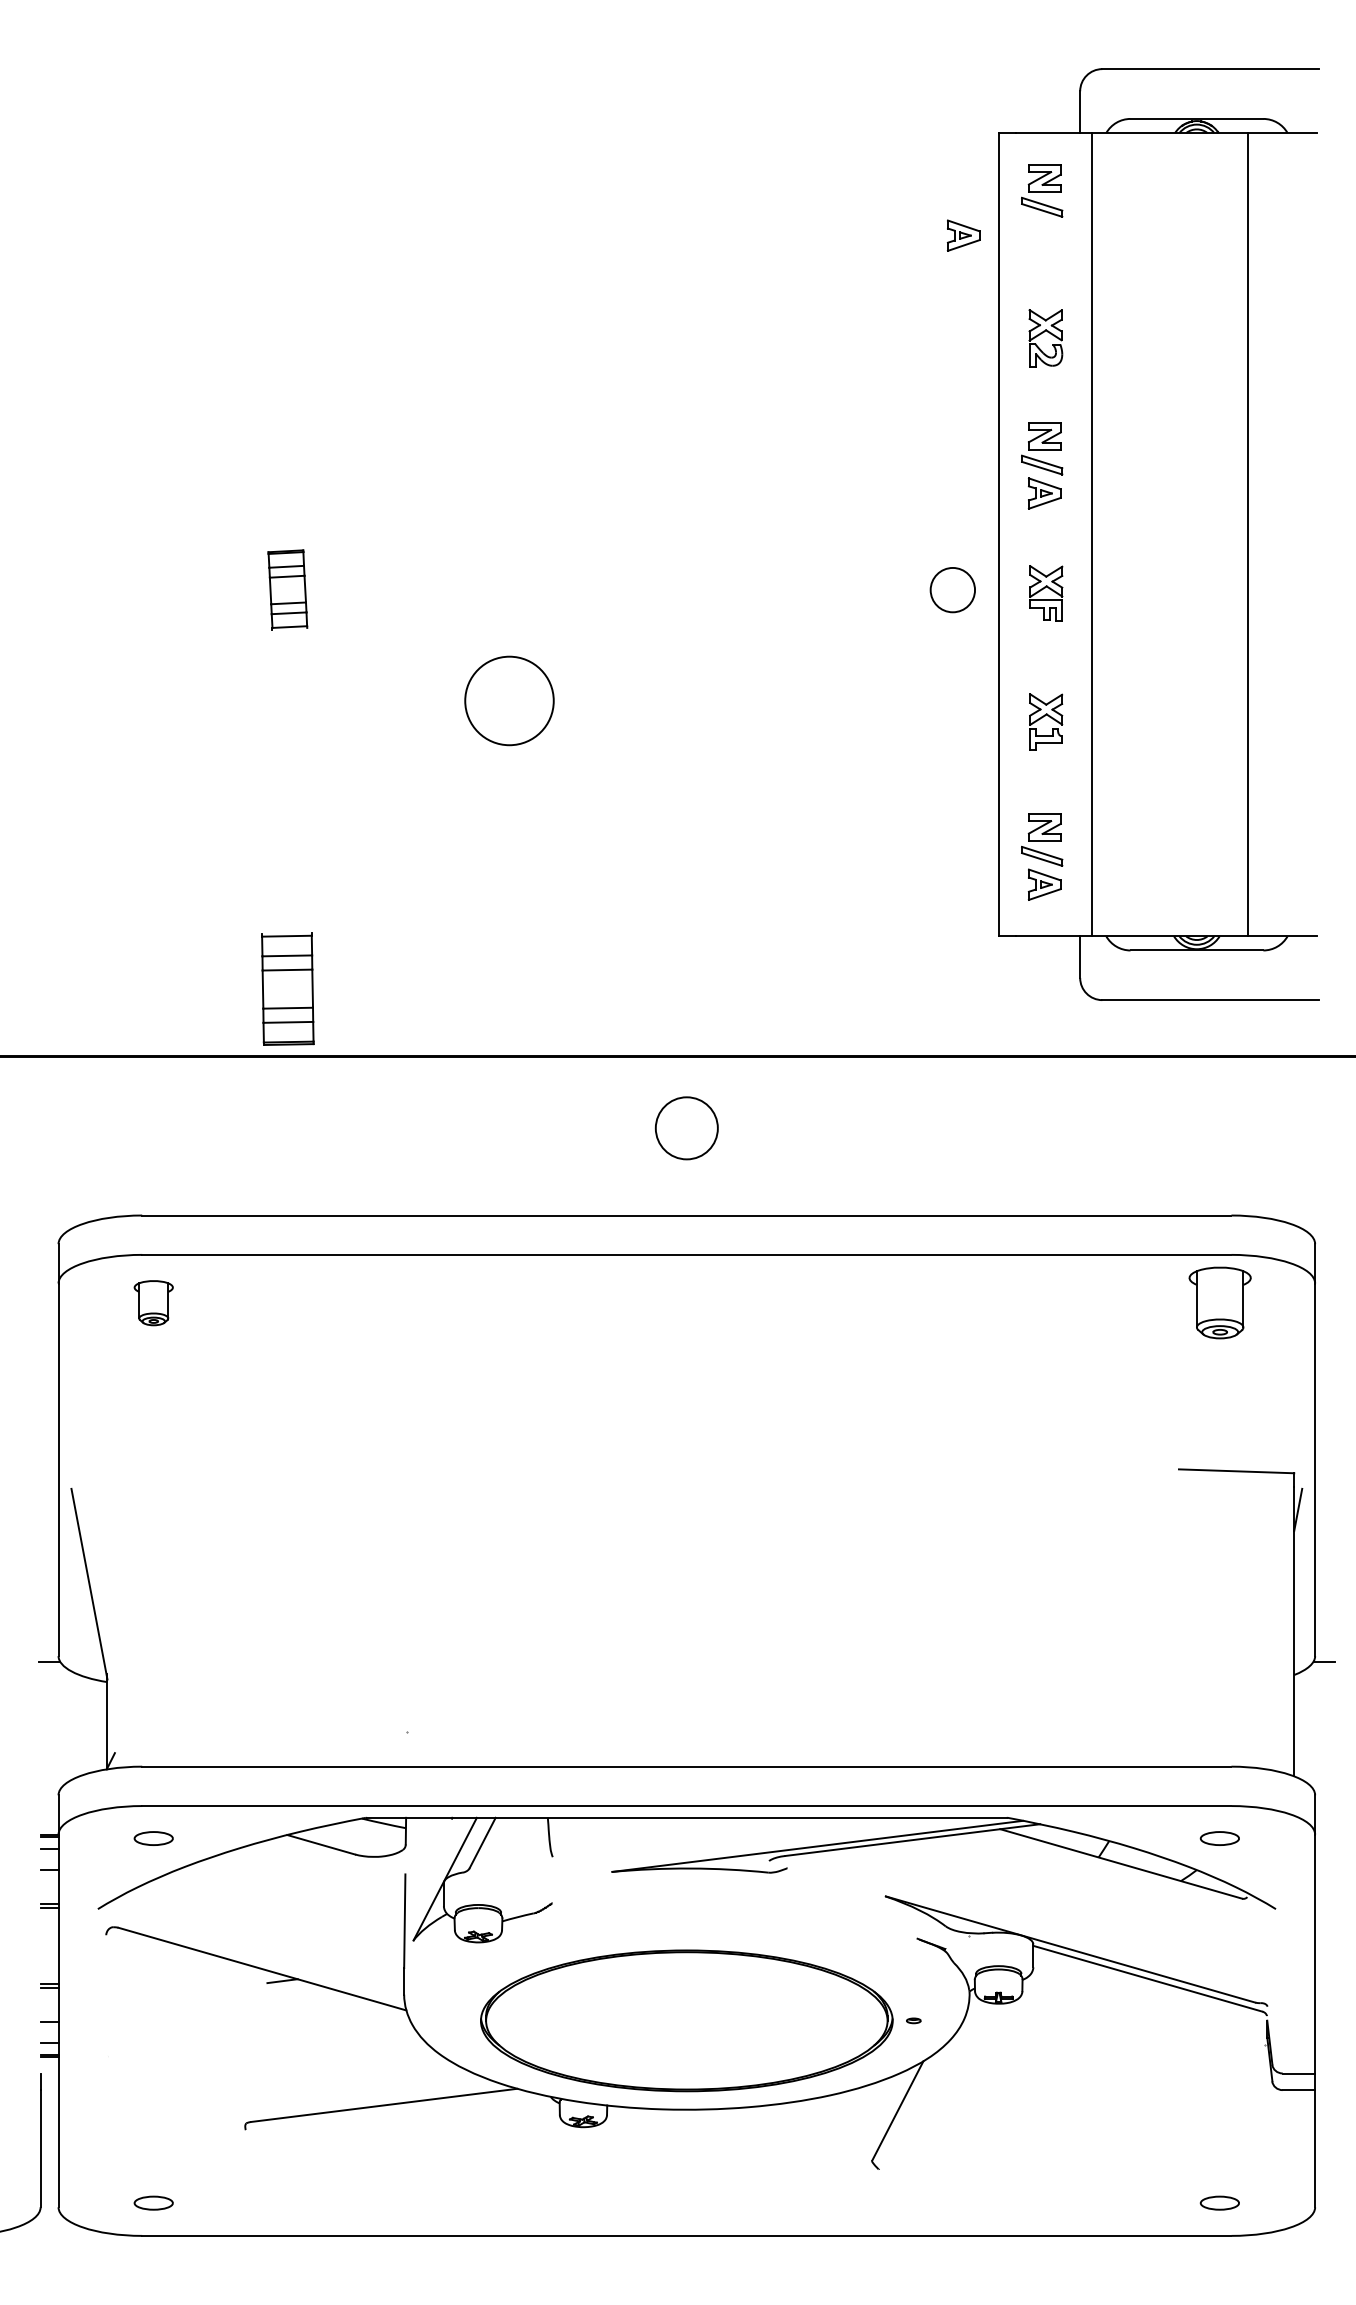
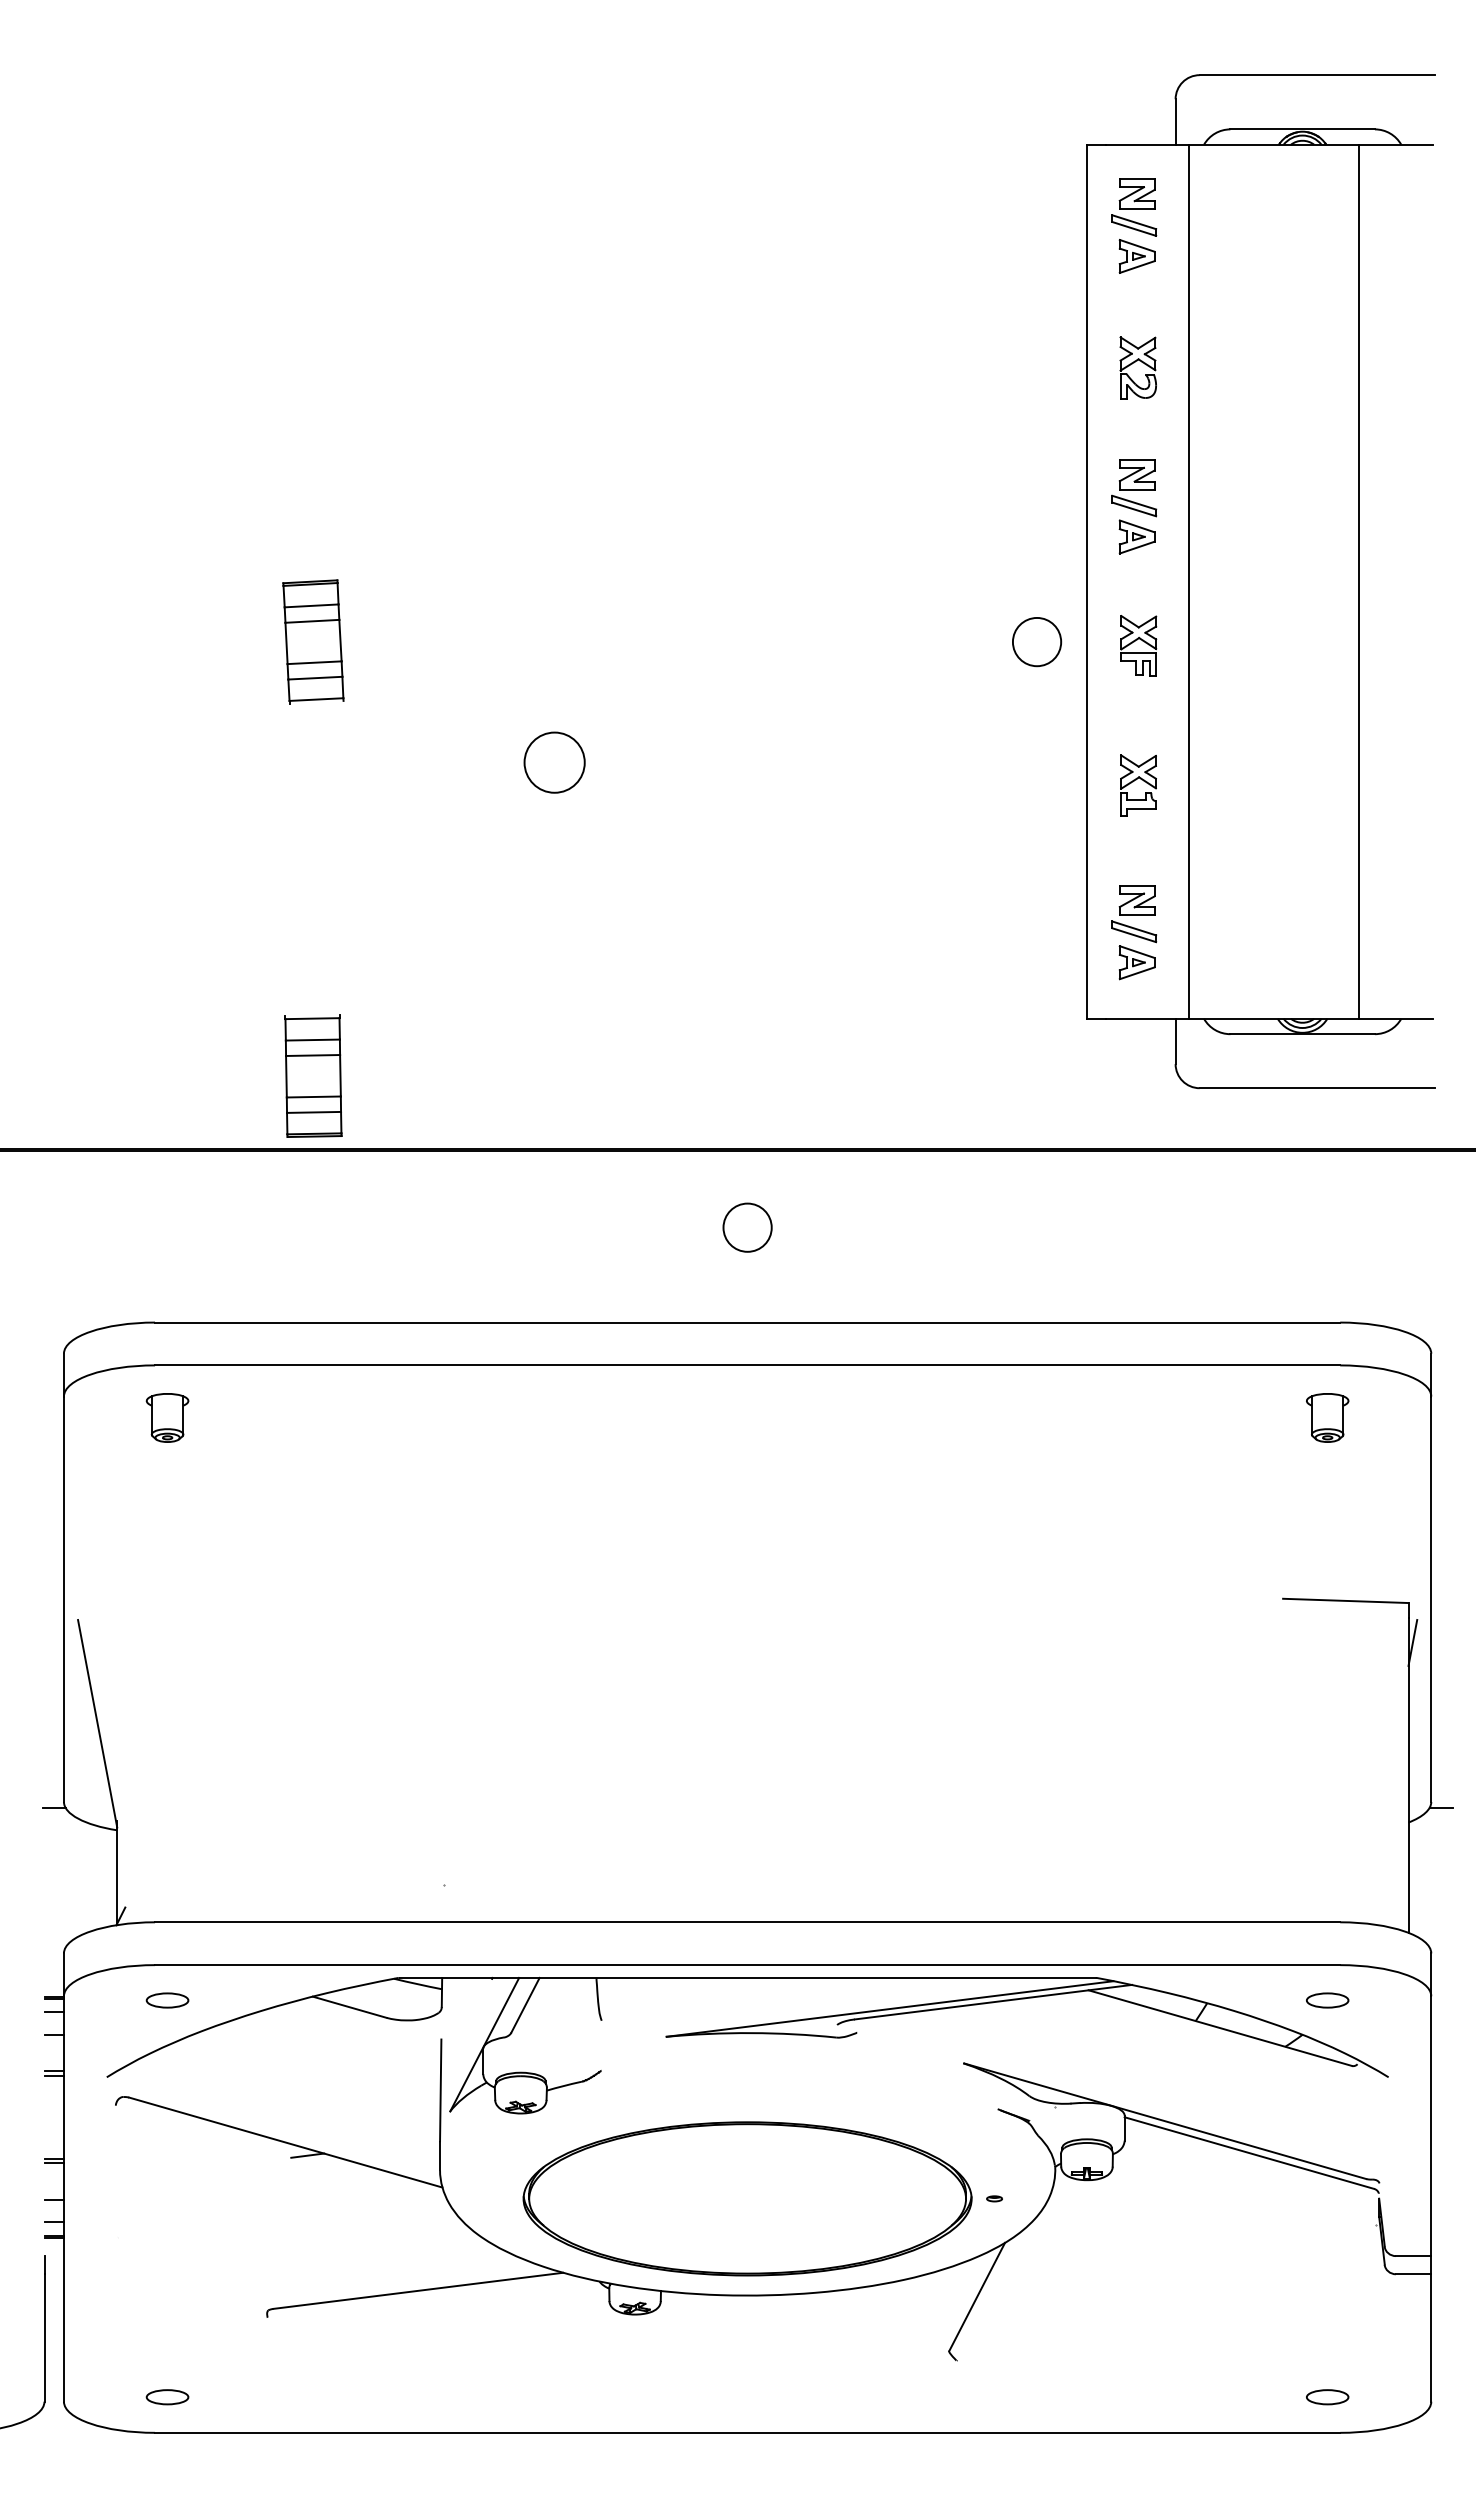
part: (963, 235) -> (1136, 256), moved
part: (287, 589) -> (313, 641), size x1.43
circle: (509, 700) -> (554, 762), size x0.62
circle: (686, 1128) -> (747, 1227), size x0.71
part: (1219, 1303) -> (1327, 1418), size x0.62

